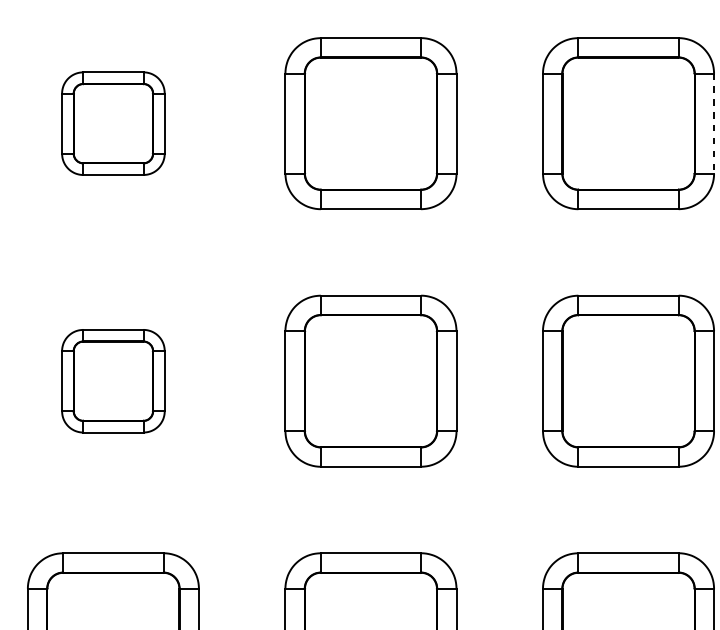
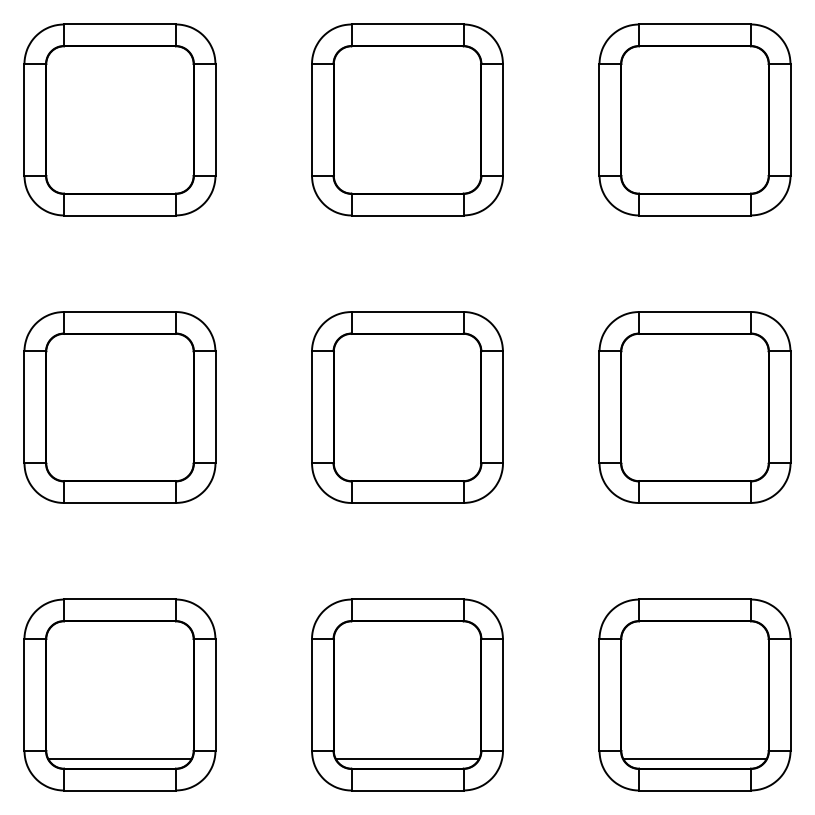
part: (112, 123) -> (119, 119), size x1.67
line: (714, 123) -> (790, 119), dashed -> solid
part: (112, 381) -> (119, 407), size x1.67

